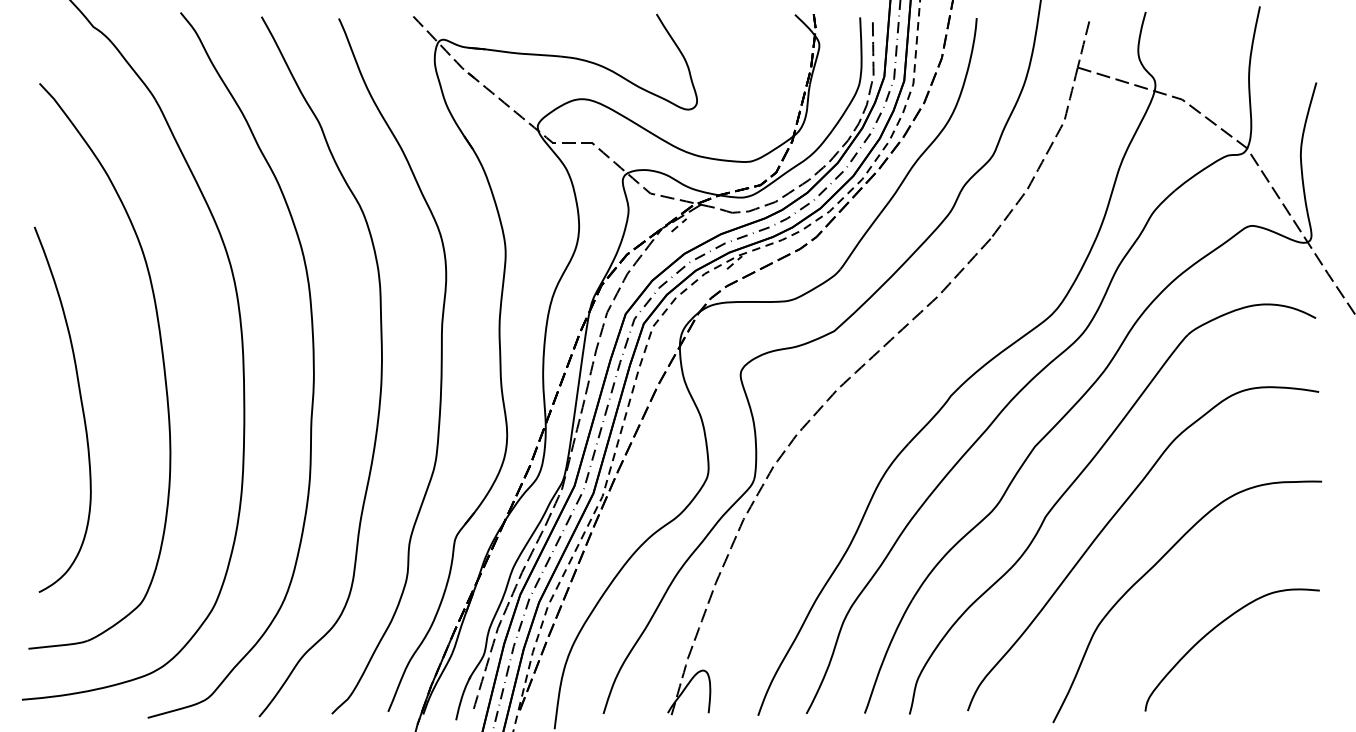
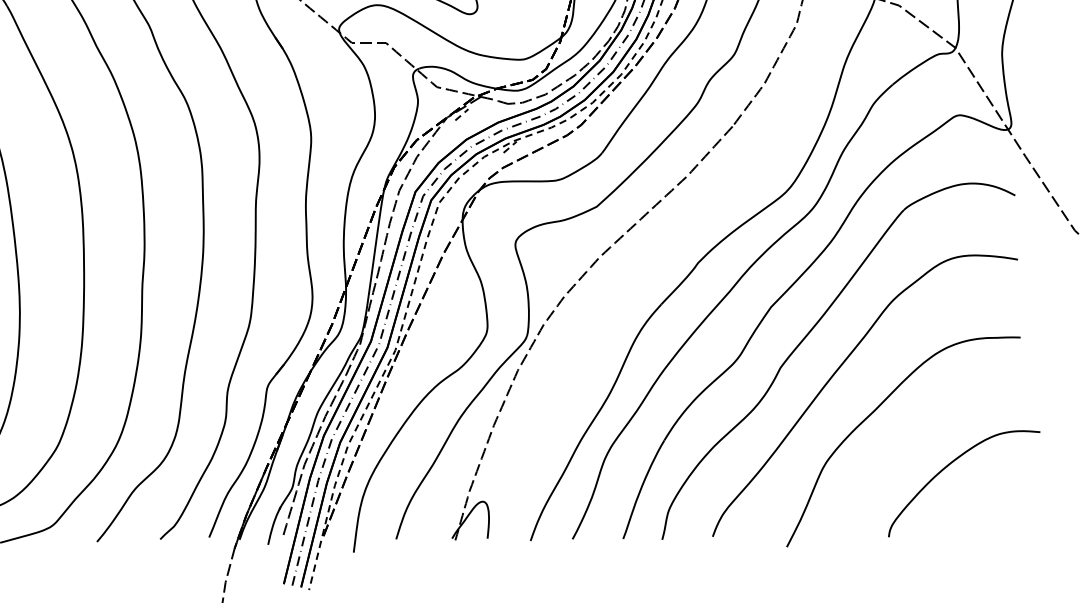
curve: (1213, 630) -> (947, 466), moved

